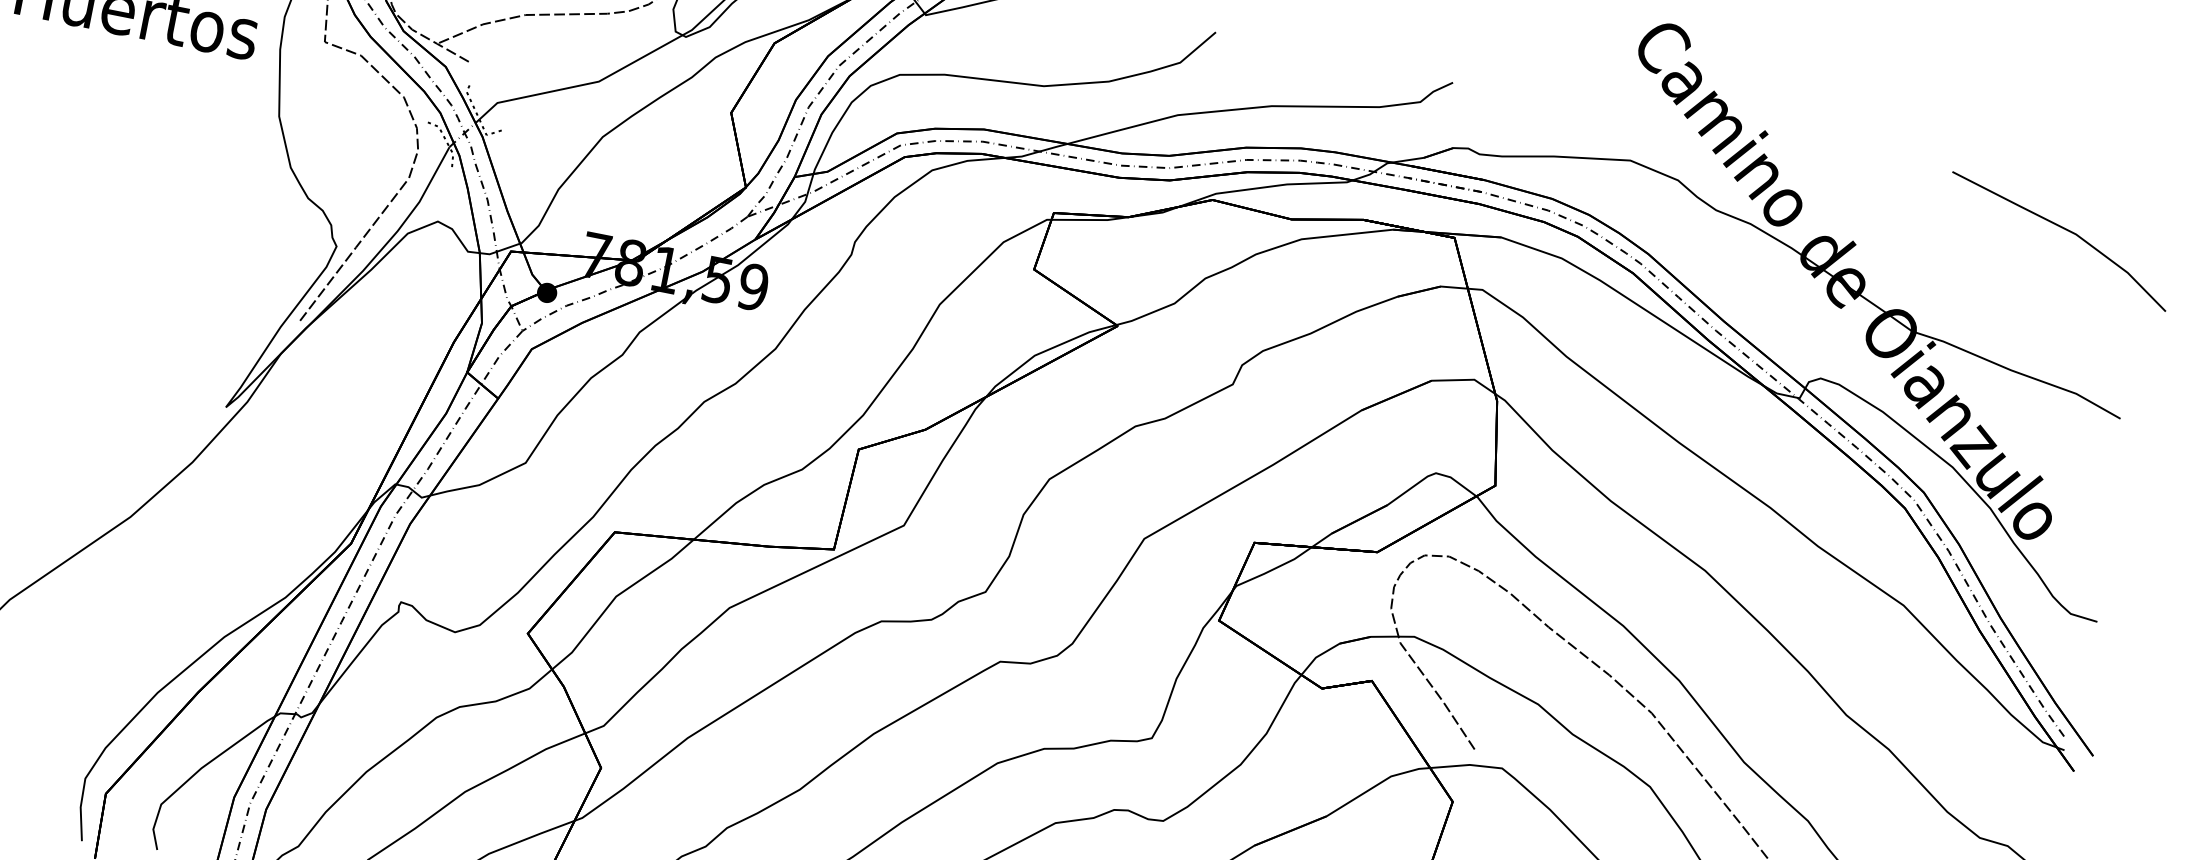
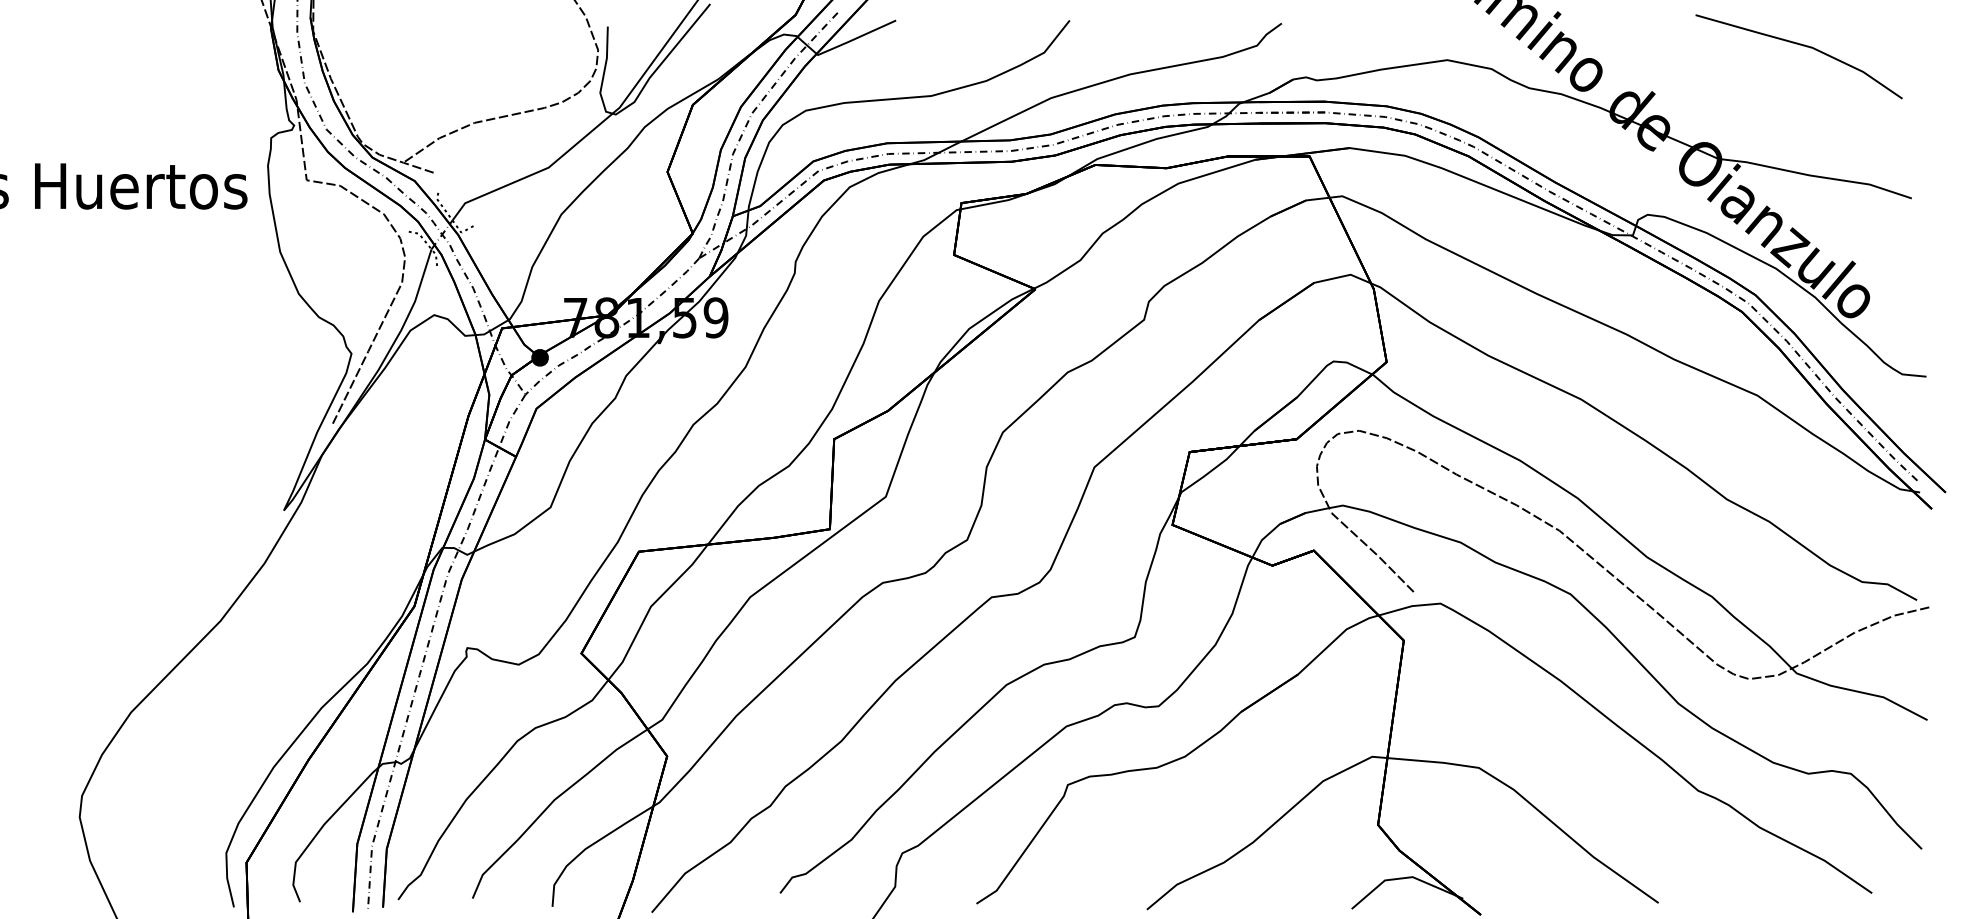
line: (2062, 229) -> (1799, 45), moved

